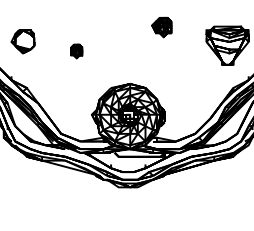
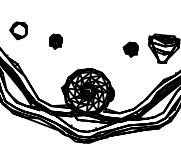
part: (161, 27) -> (130, 49), moved
part: (76, 51) -> (55, 41), size x1.43

